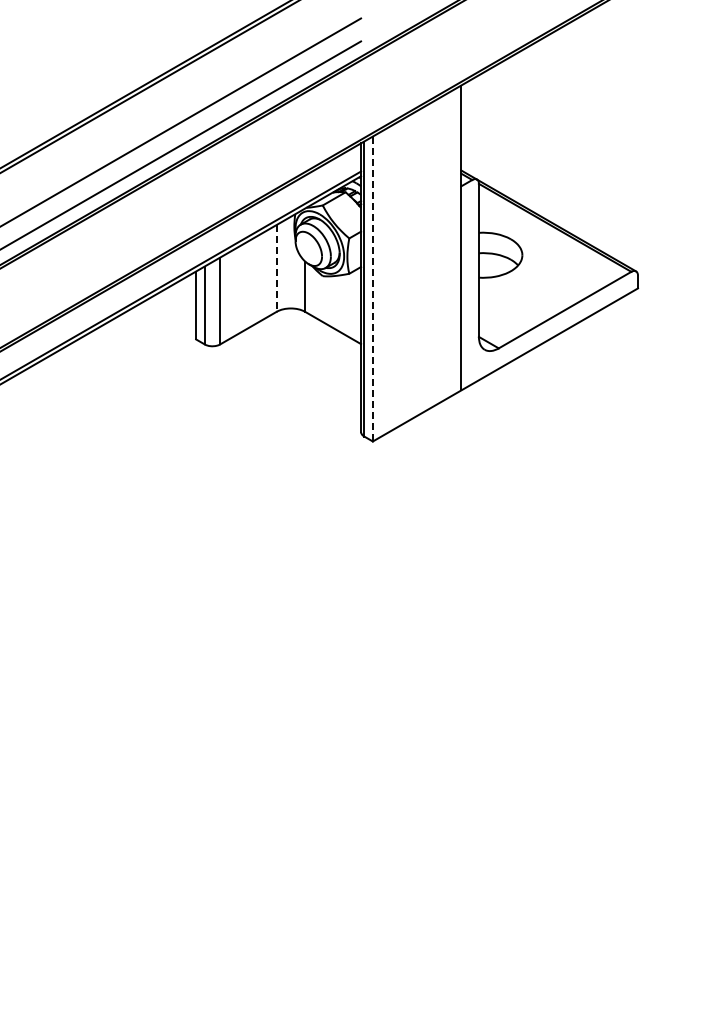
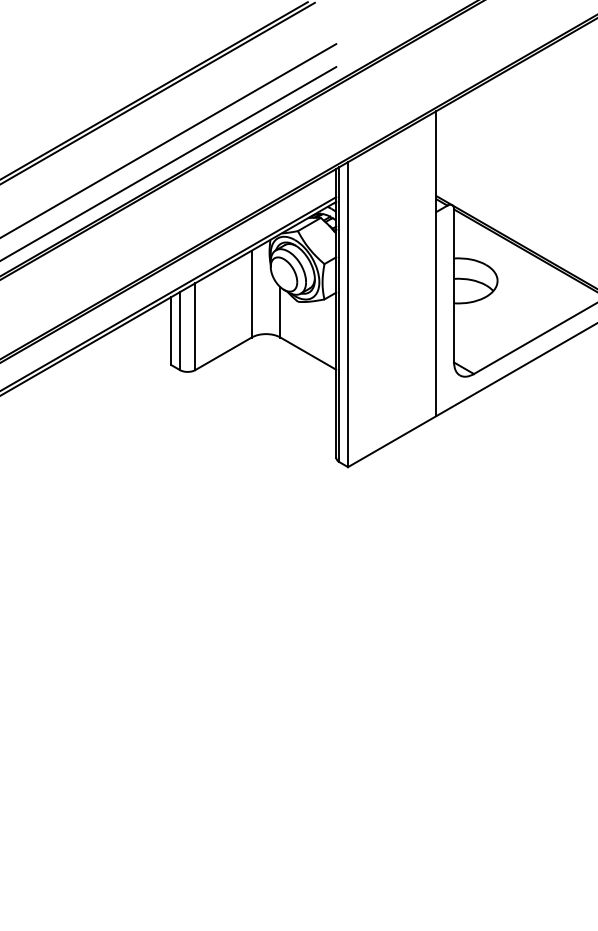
line: (276, 268) -> (251, 294), dashed -> solid
line: (372, 289) -> (347, 315), dashed -> solid

